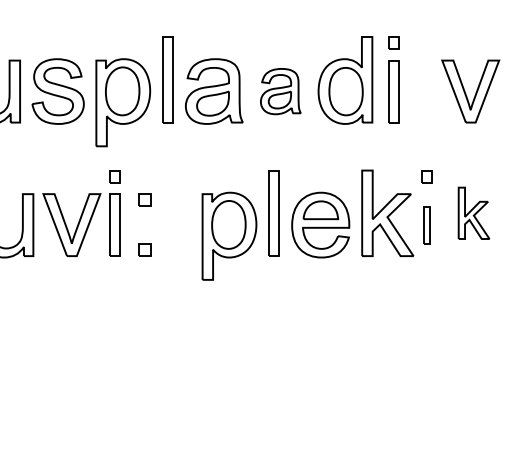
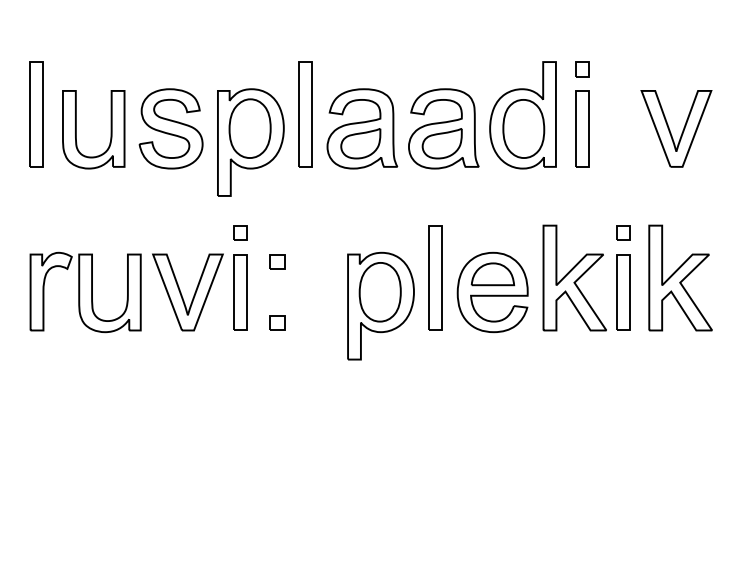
part: (280, 91) -> (443, 128), size x1.43
part: (474, 212) -> (680, 277), size x1.67
part: (427, 225) -> (623, 292), size x1.67

